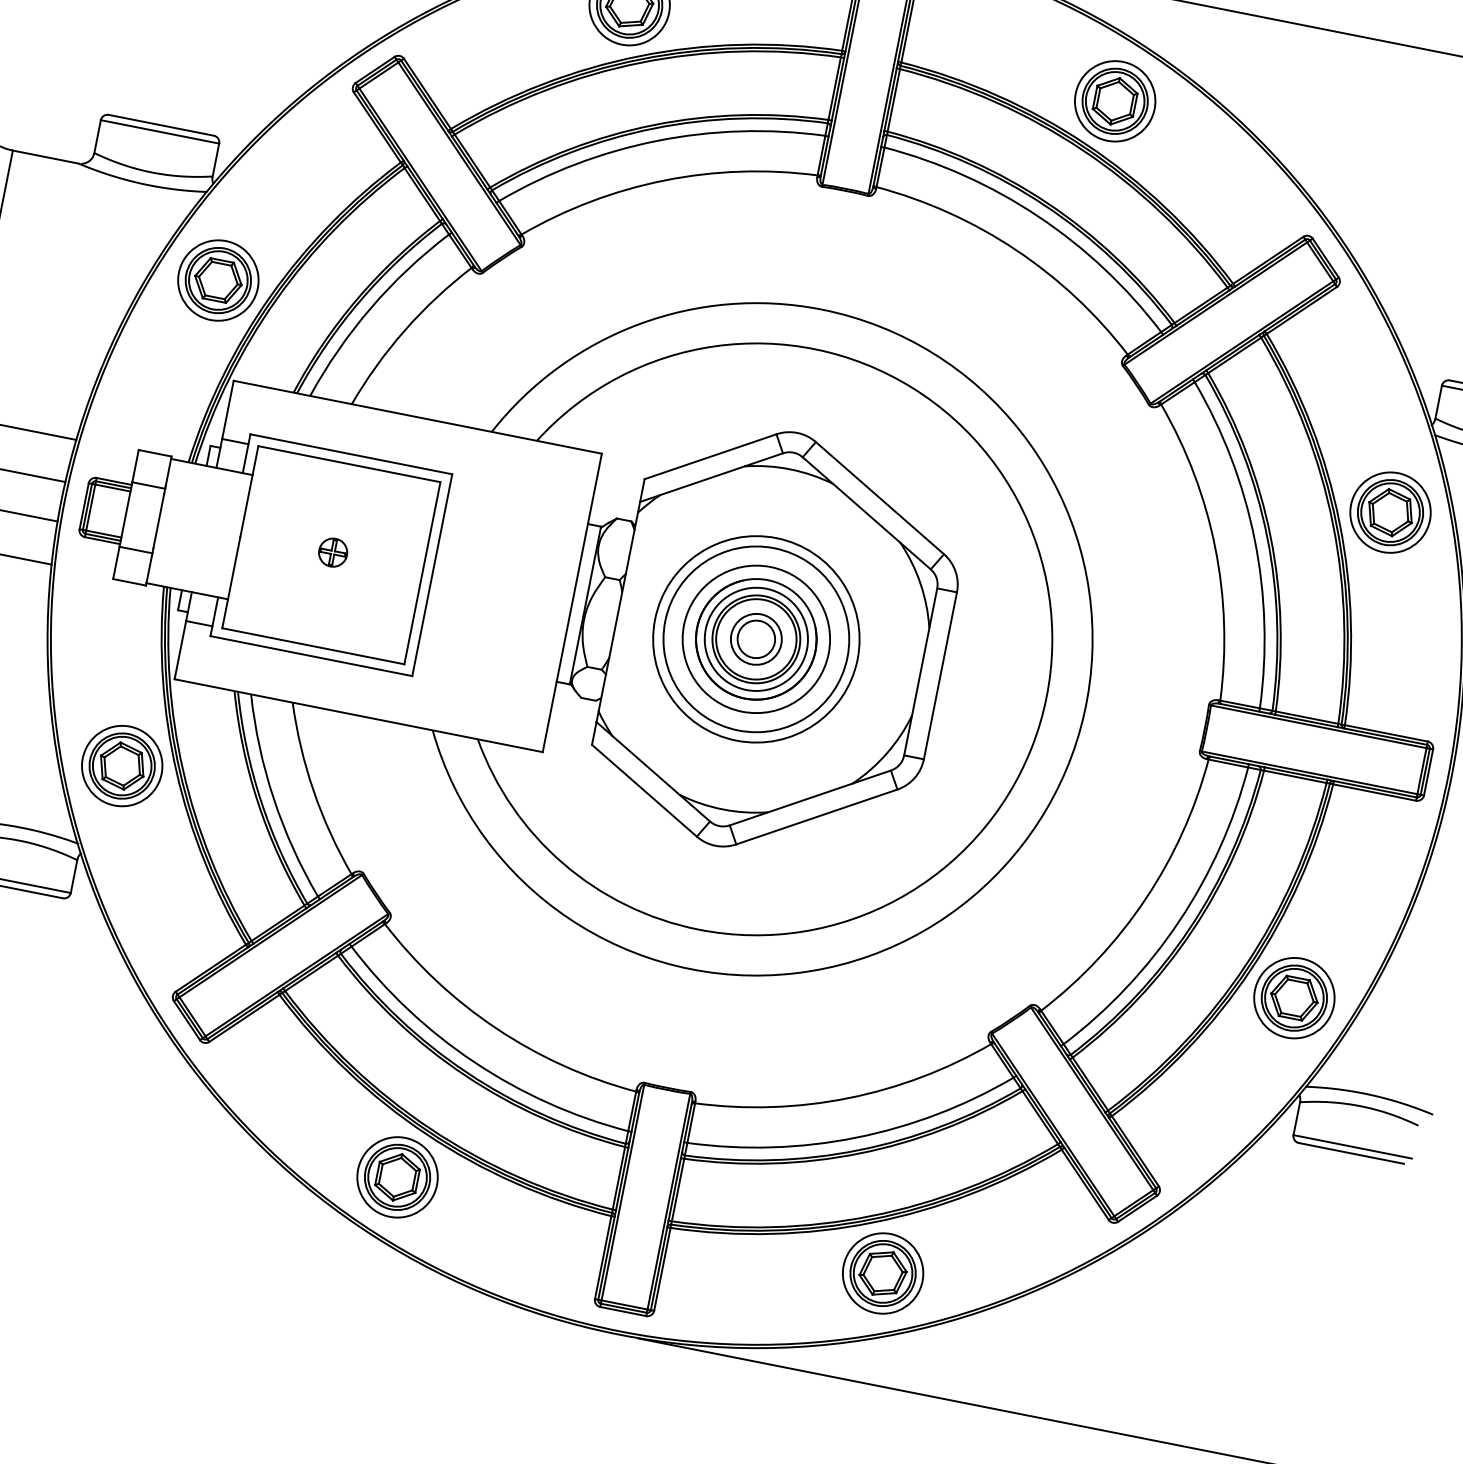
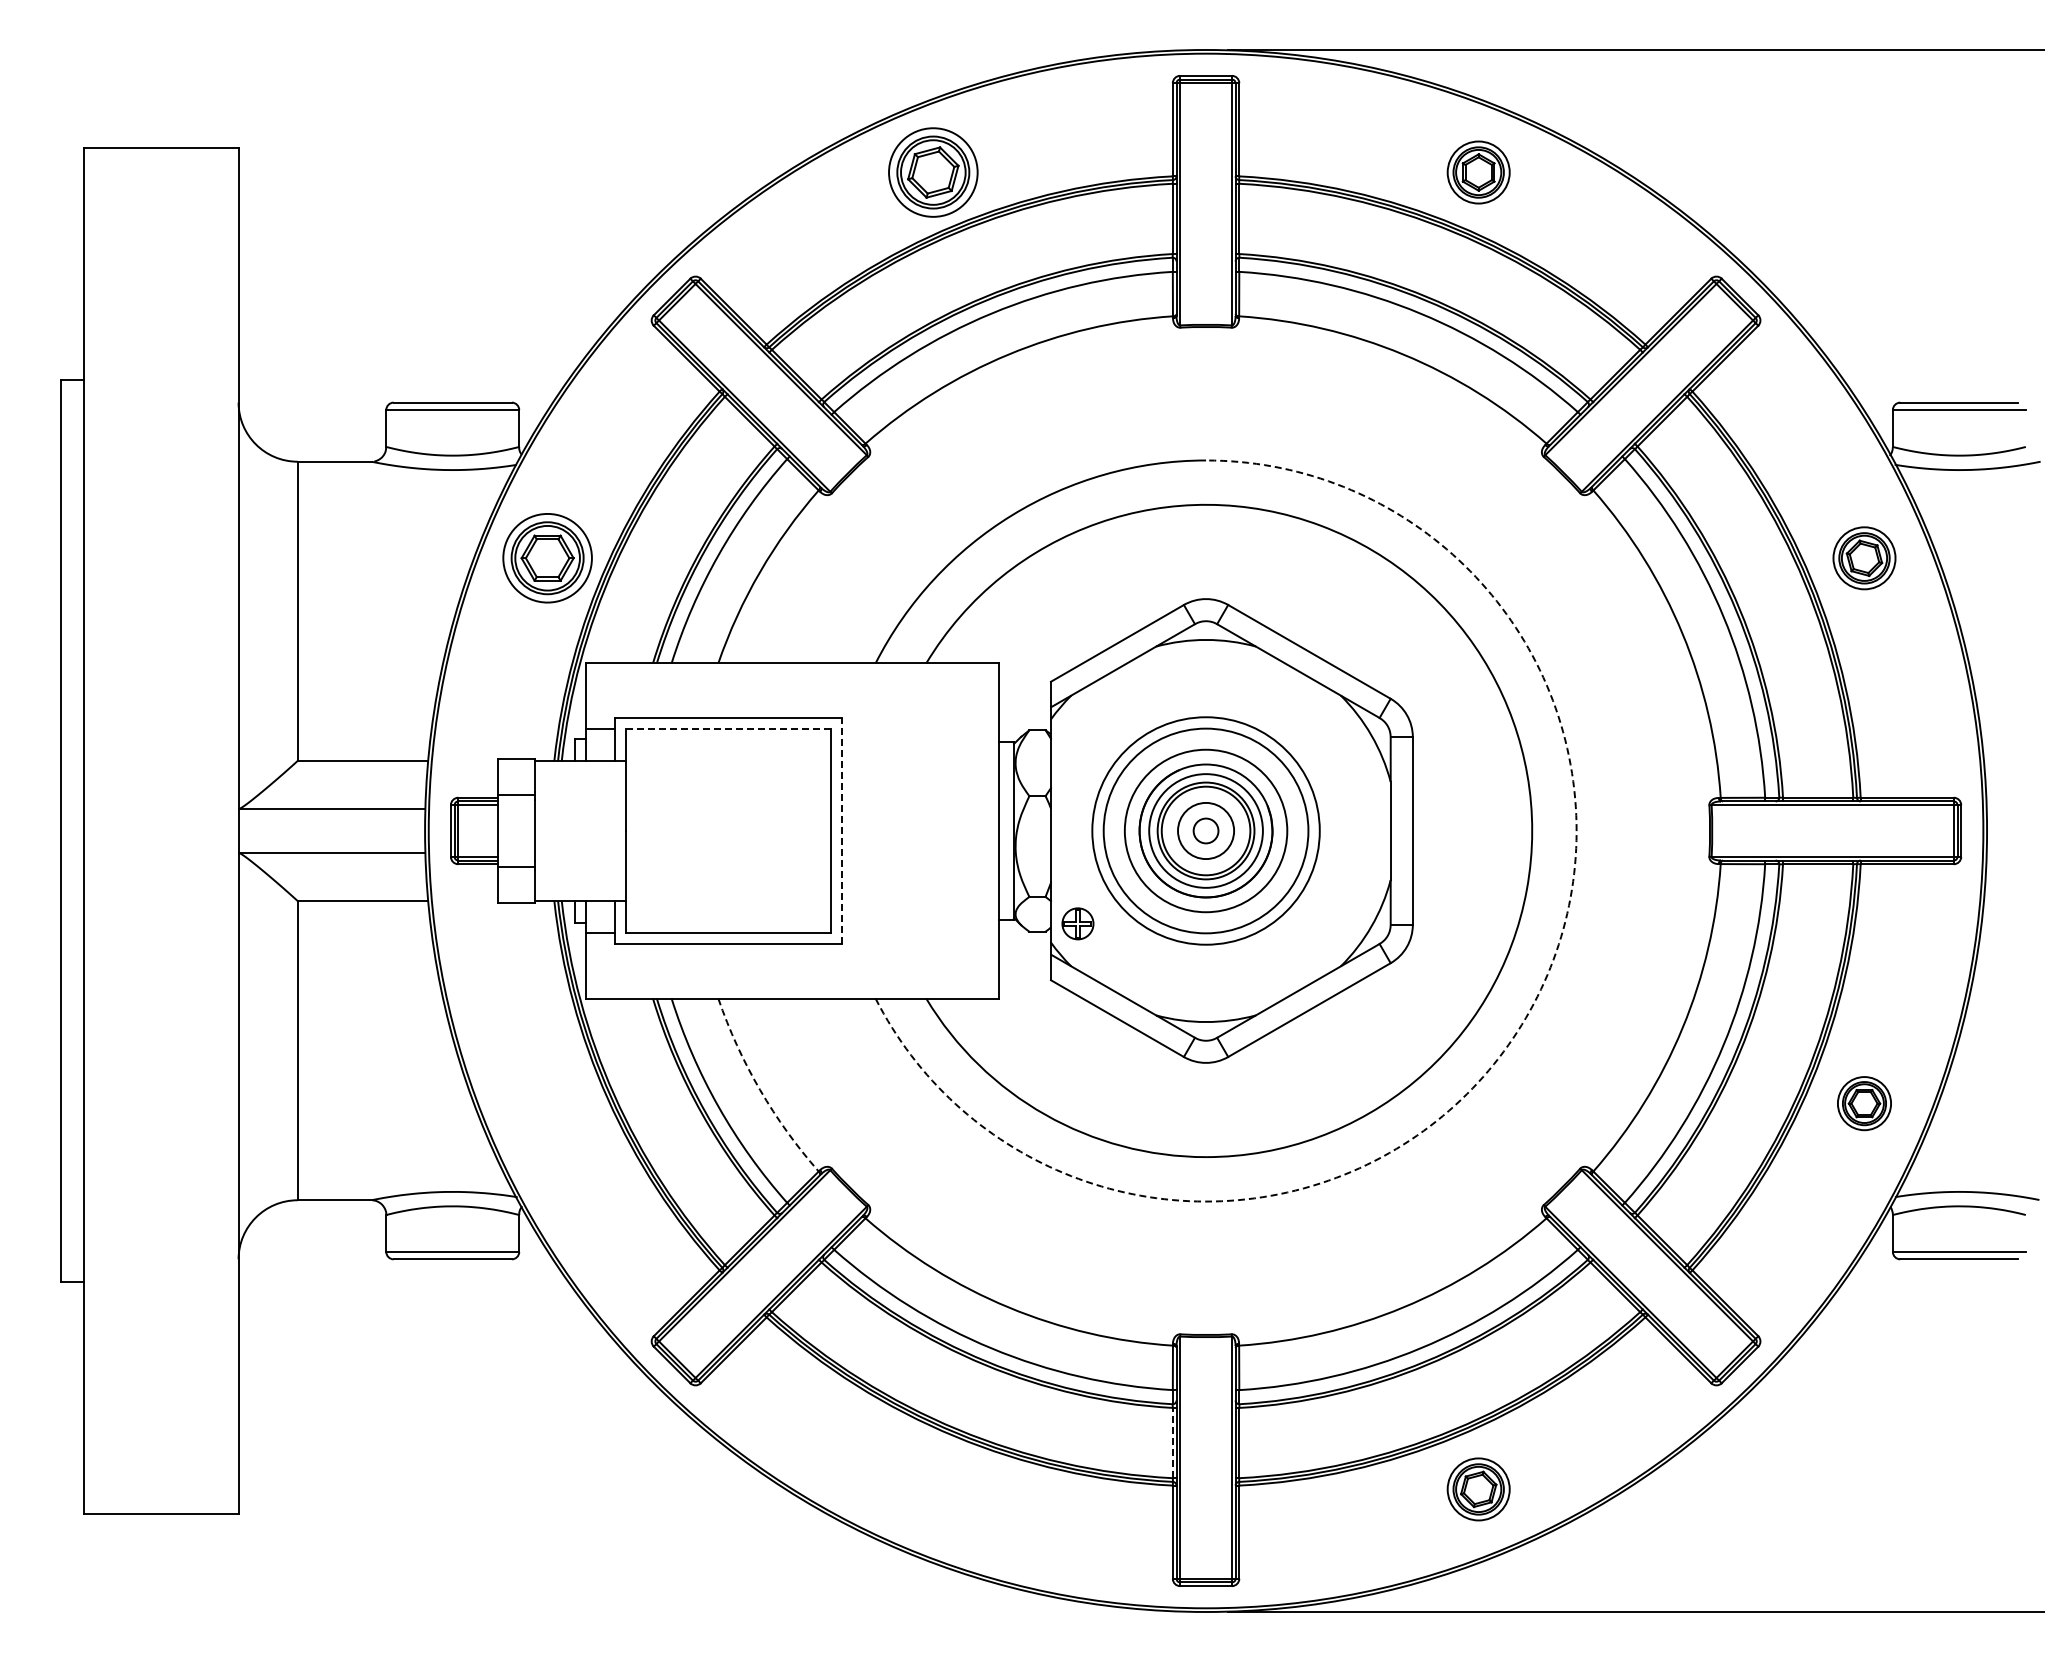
part: (1114, 101) -> (1478, 172), size x0.7
line: (349, 463) -> (728, 728), solid -> dashed
part: (1390, 512) -> (1864, 558), size x0.7
part: (332, 552) -> (1077, 923), moved
line: (431, 574) -> (841, 830), solid -> dashed
circle: (755, 638) -> (1205, 830), size x0.6
part: (122, 765) -> (547, 1103), removed
arc: (314, 790) -> (760, 1089), solid -> dashed
arc: (1003, 867) -> (1521, 1024), solid -> dashed
part: (1294, 997) -> (1864, 1103), size x0.6
part: (397, 1177) -> (933, 1489), removed
line: (618, 1177) -> (1172, 1442), solid -> dashed
part: (882, 1273) -> (1478, 1489), size x0.7

